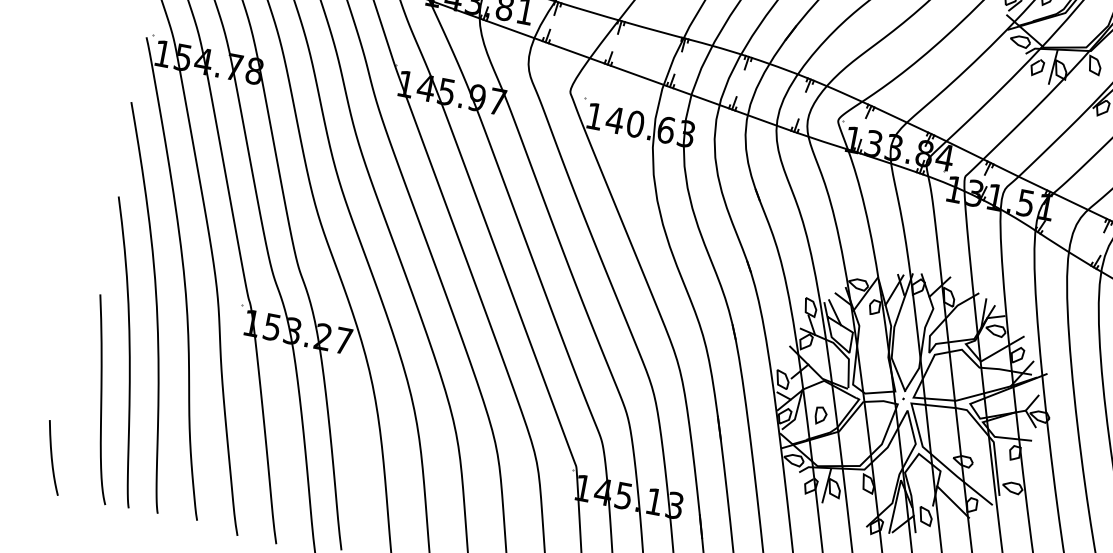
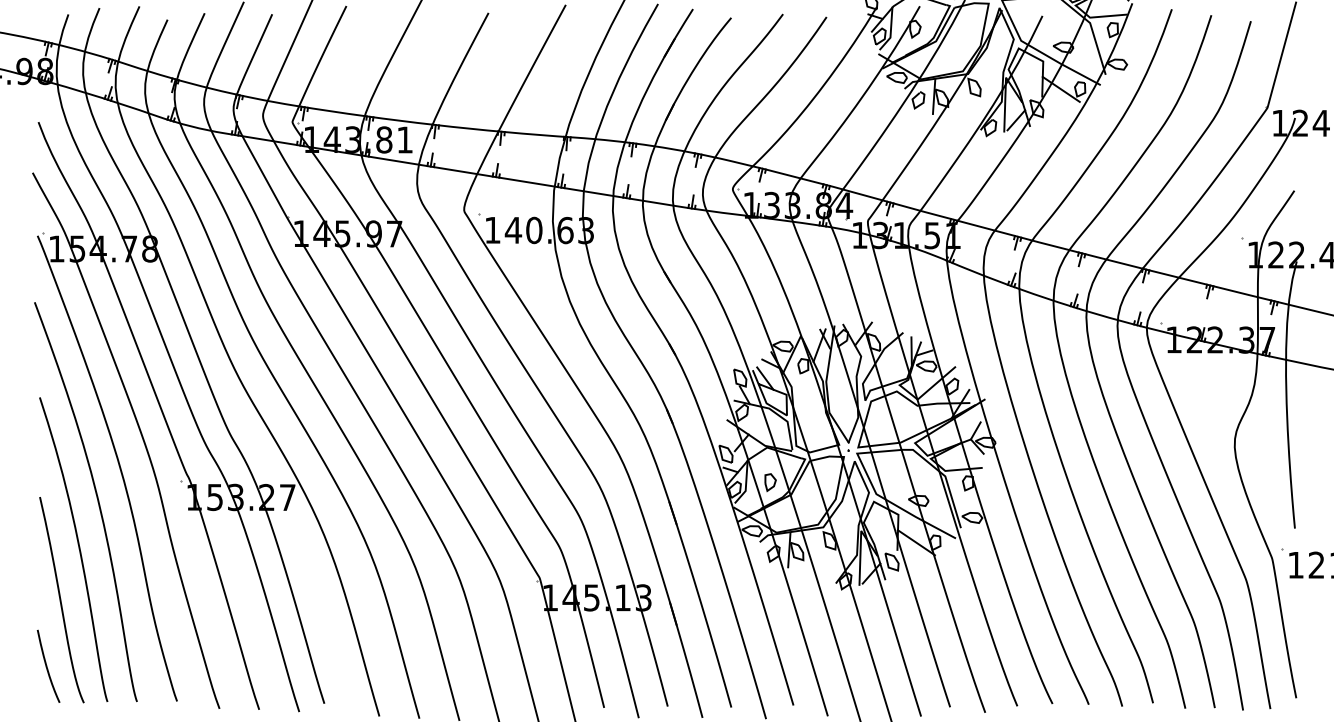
curve: (52, 456) -> (47, 665), moved

